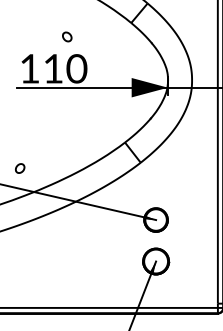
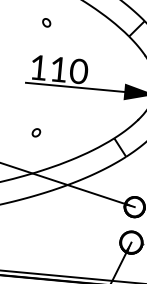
part: (67, 36) -> (46, 22), moved
part: (20, 168) -> (36, 132), moved

